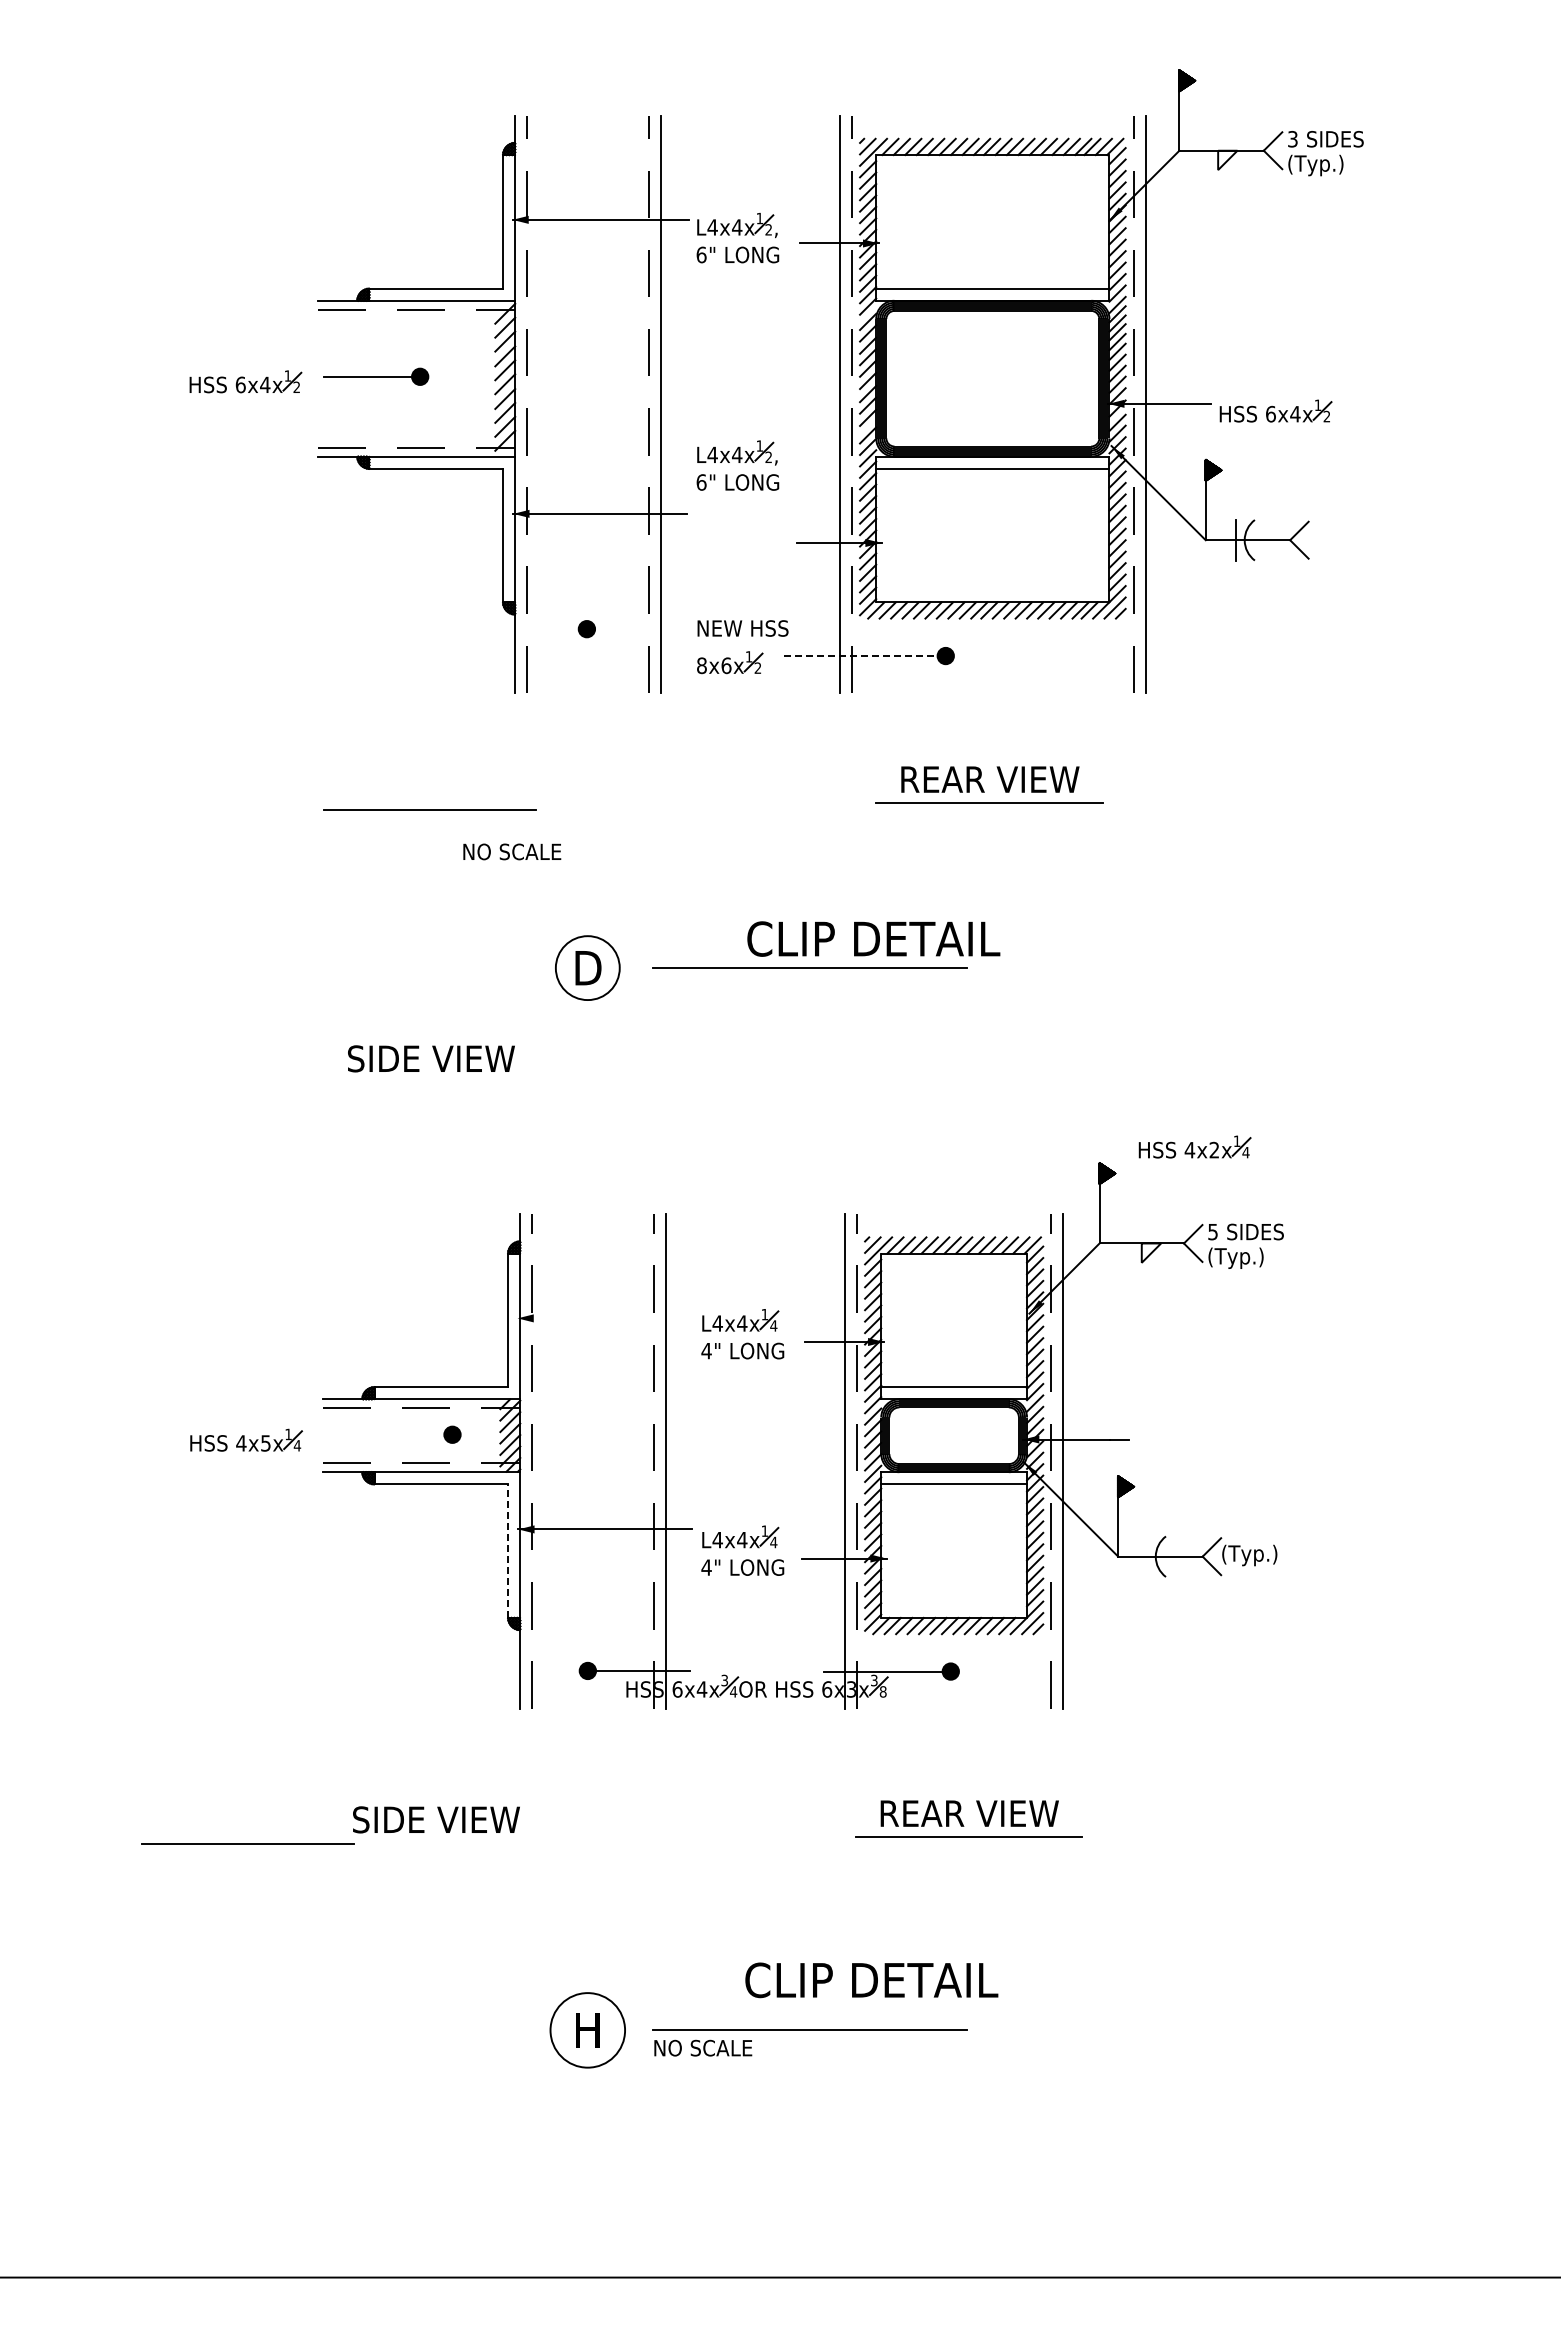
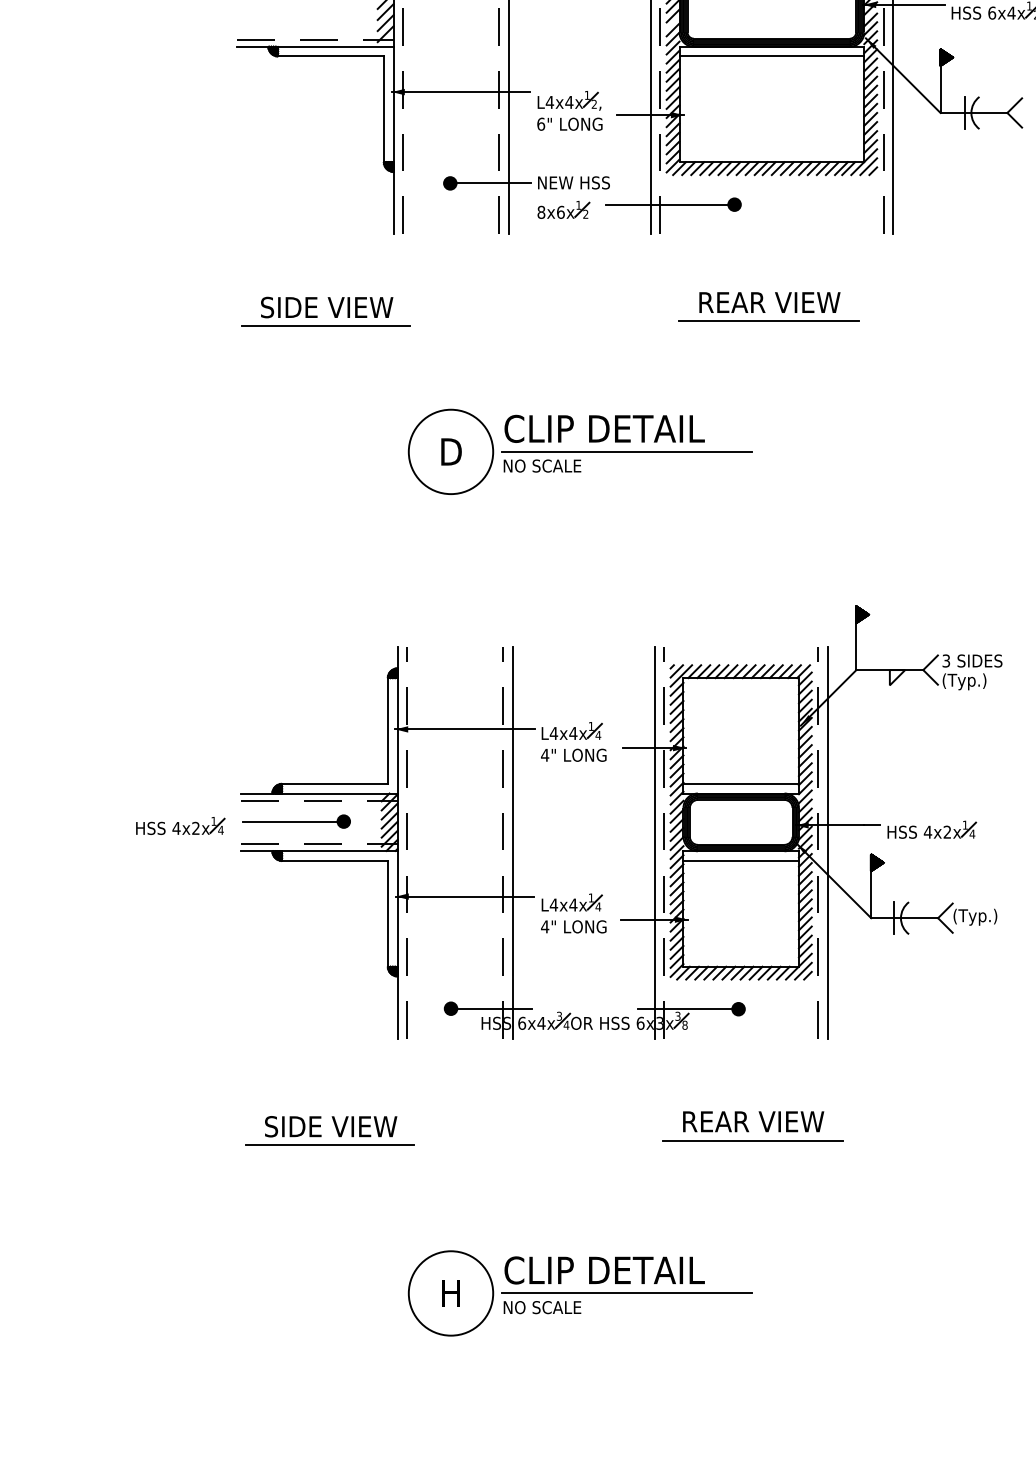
part: (737, 465) -> (569, 110), moved
line: (637, 629) -> (490, 183), added
line: (865, 656) -> (670, 205), dashed -> solid
text: (512, 851) -> (542, 465), moved
text: (873, 938) -> (604, 428), moved
circle: (587, 967) -> (450, 451), size x1.67
text: (431, 1058) -> (327, 307), moved
part: (1194, 1146) -> (931, 829), moved
text: (1212, 1231) -> (945, 660), 5 -> 3
line: (605, 1318) -> (465, 729), added
line: (388, 1434) -> (293, 821), added
text: (265, 1443) -> (195, 828), 4x5x -> 4x2x
line: (508, 1551) -> (388, 914), dashed -> solid
line: (1147, 1556) -> (894, 918), added
line: (247, 1843) -> (329, 1145), moved
text: (871, 1980) -> (604, 1270), moved
circle: (587, 2030) -> (450, 1293), size x1.43

